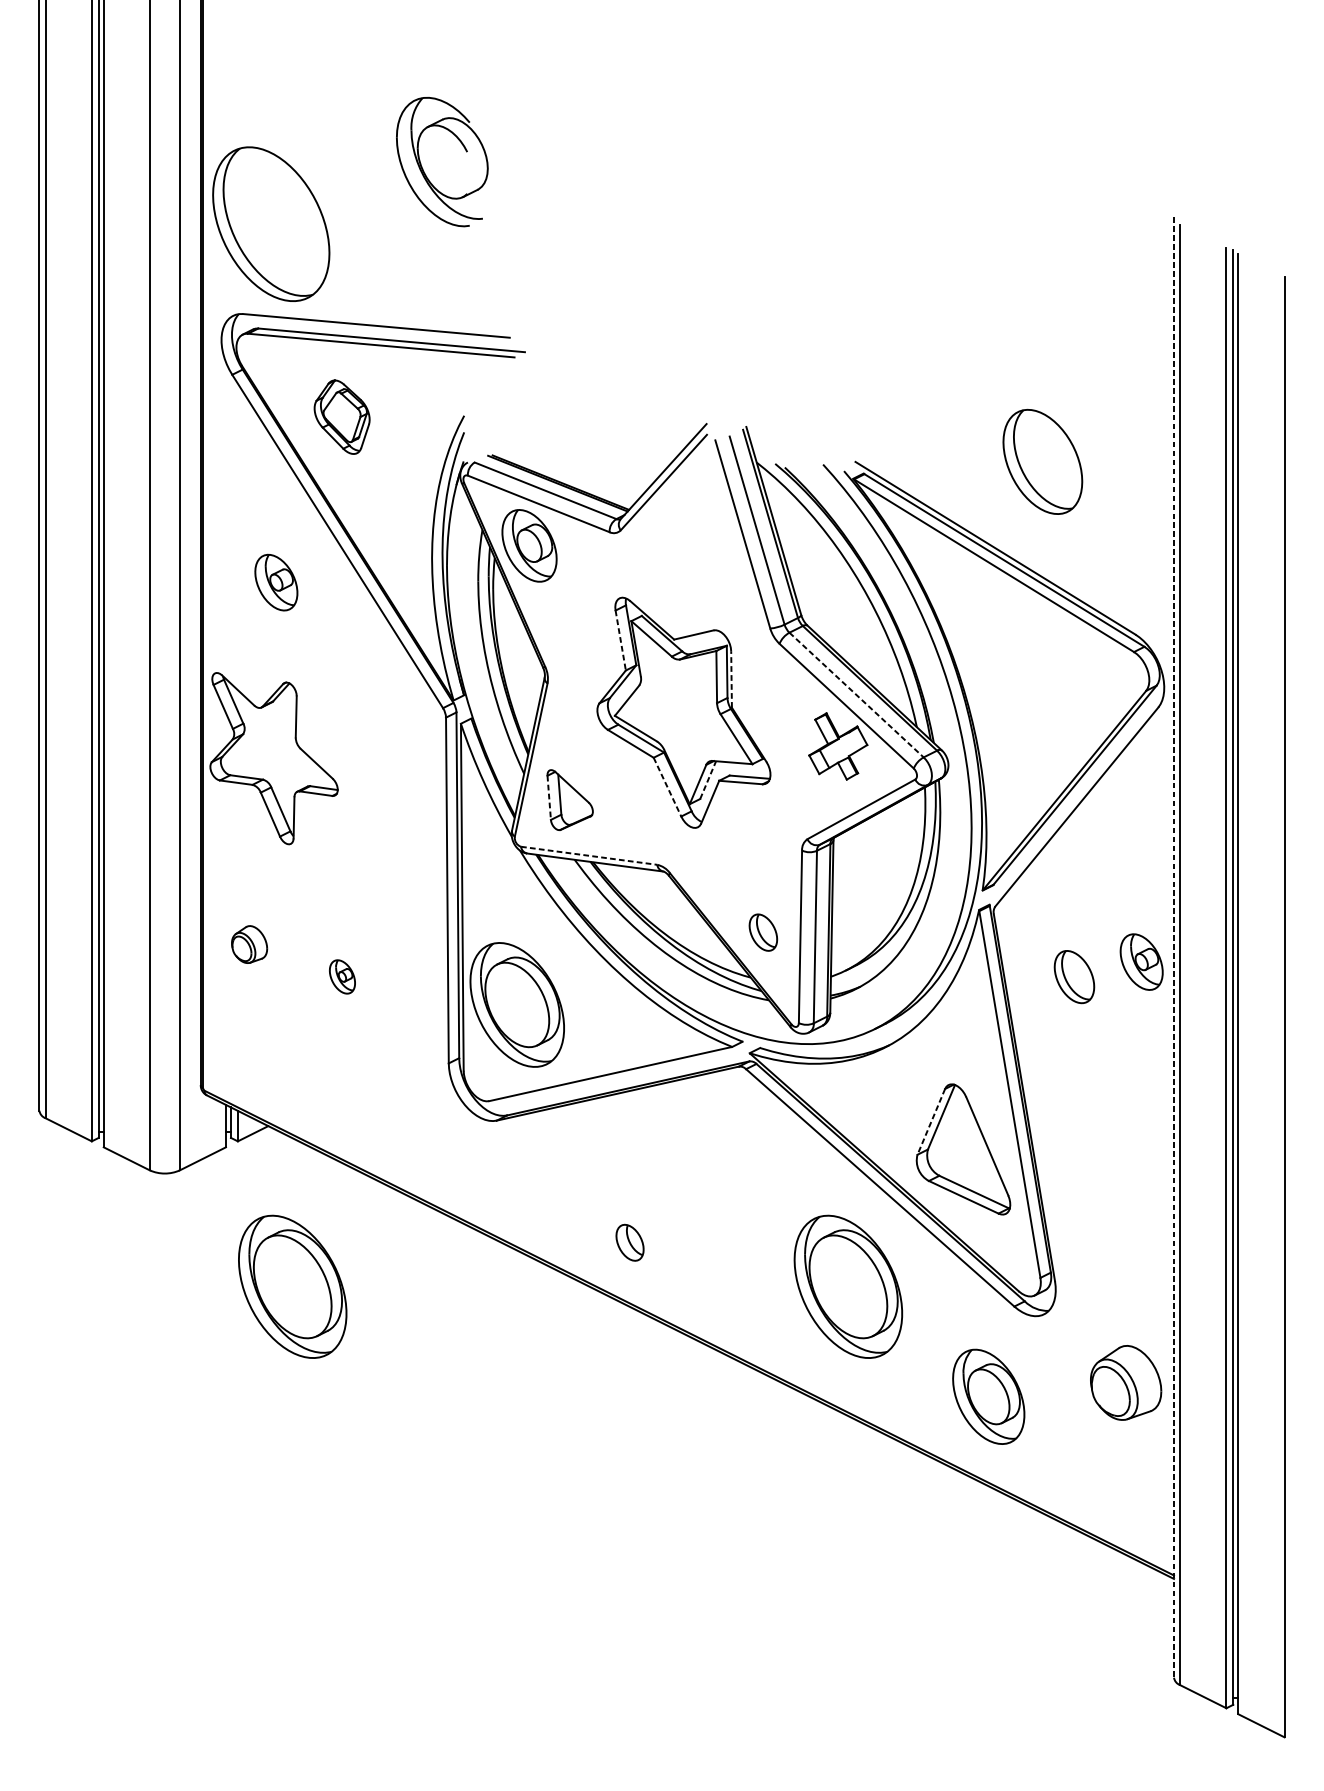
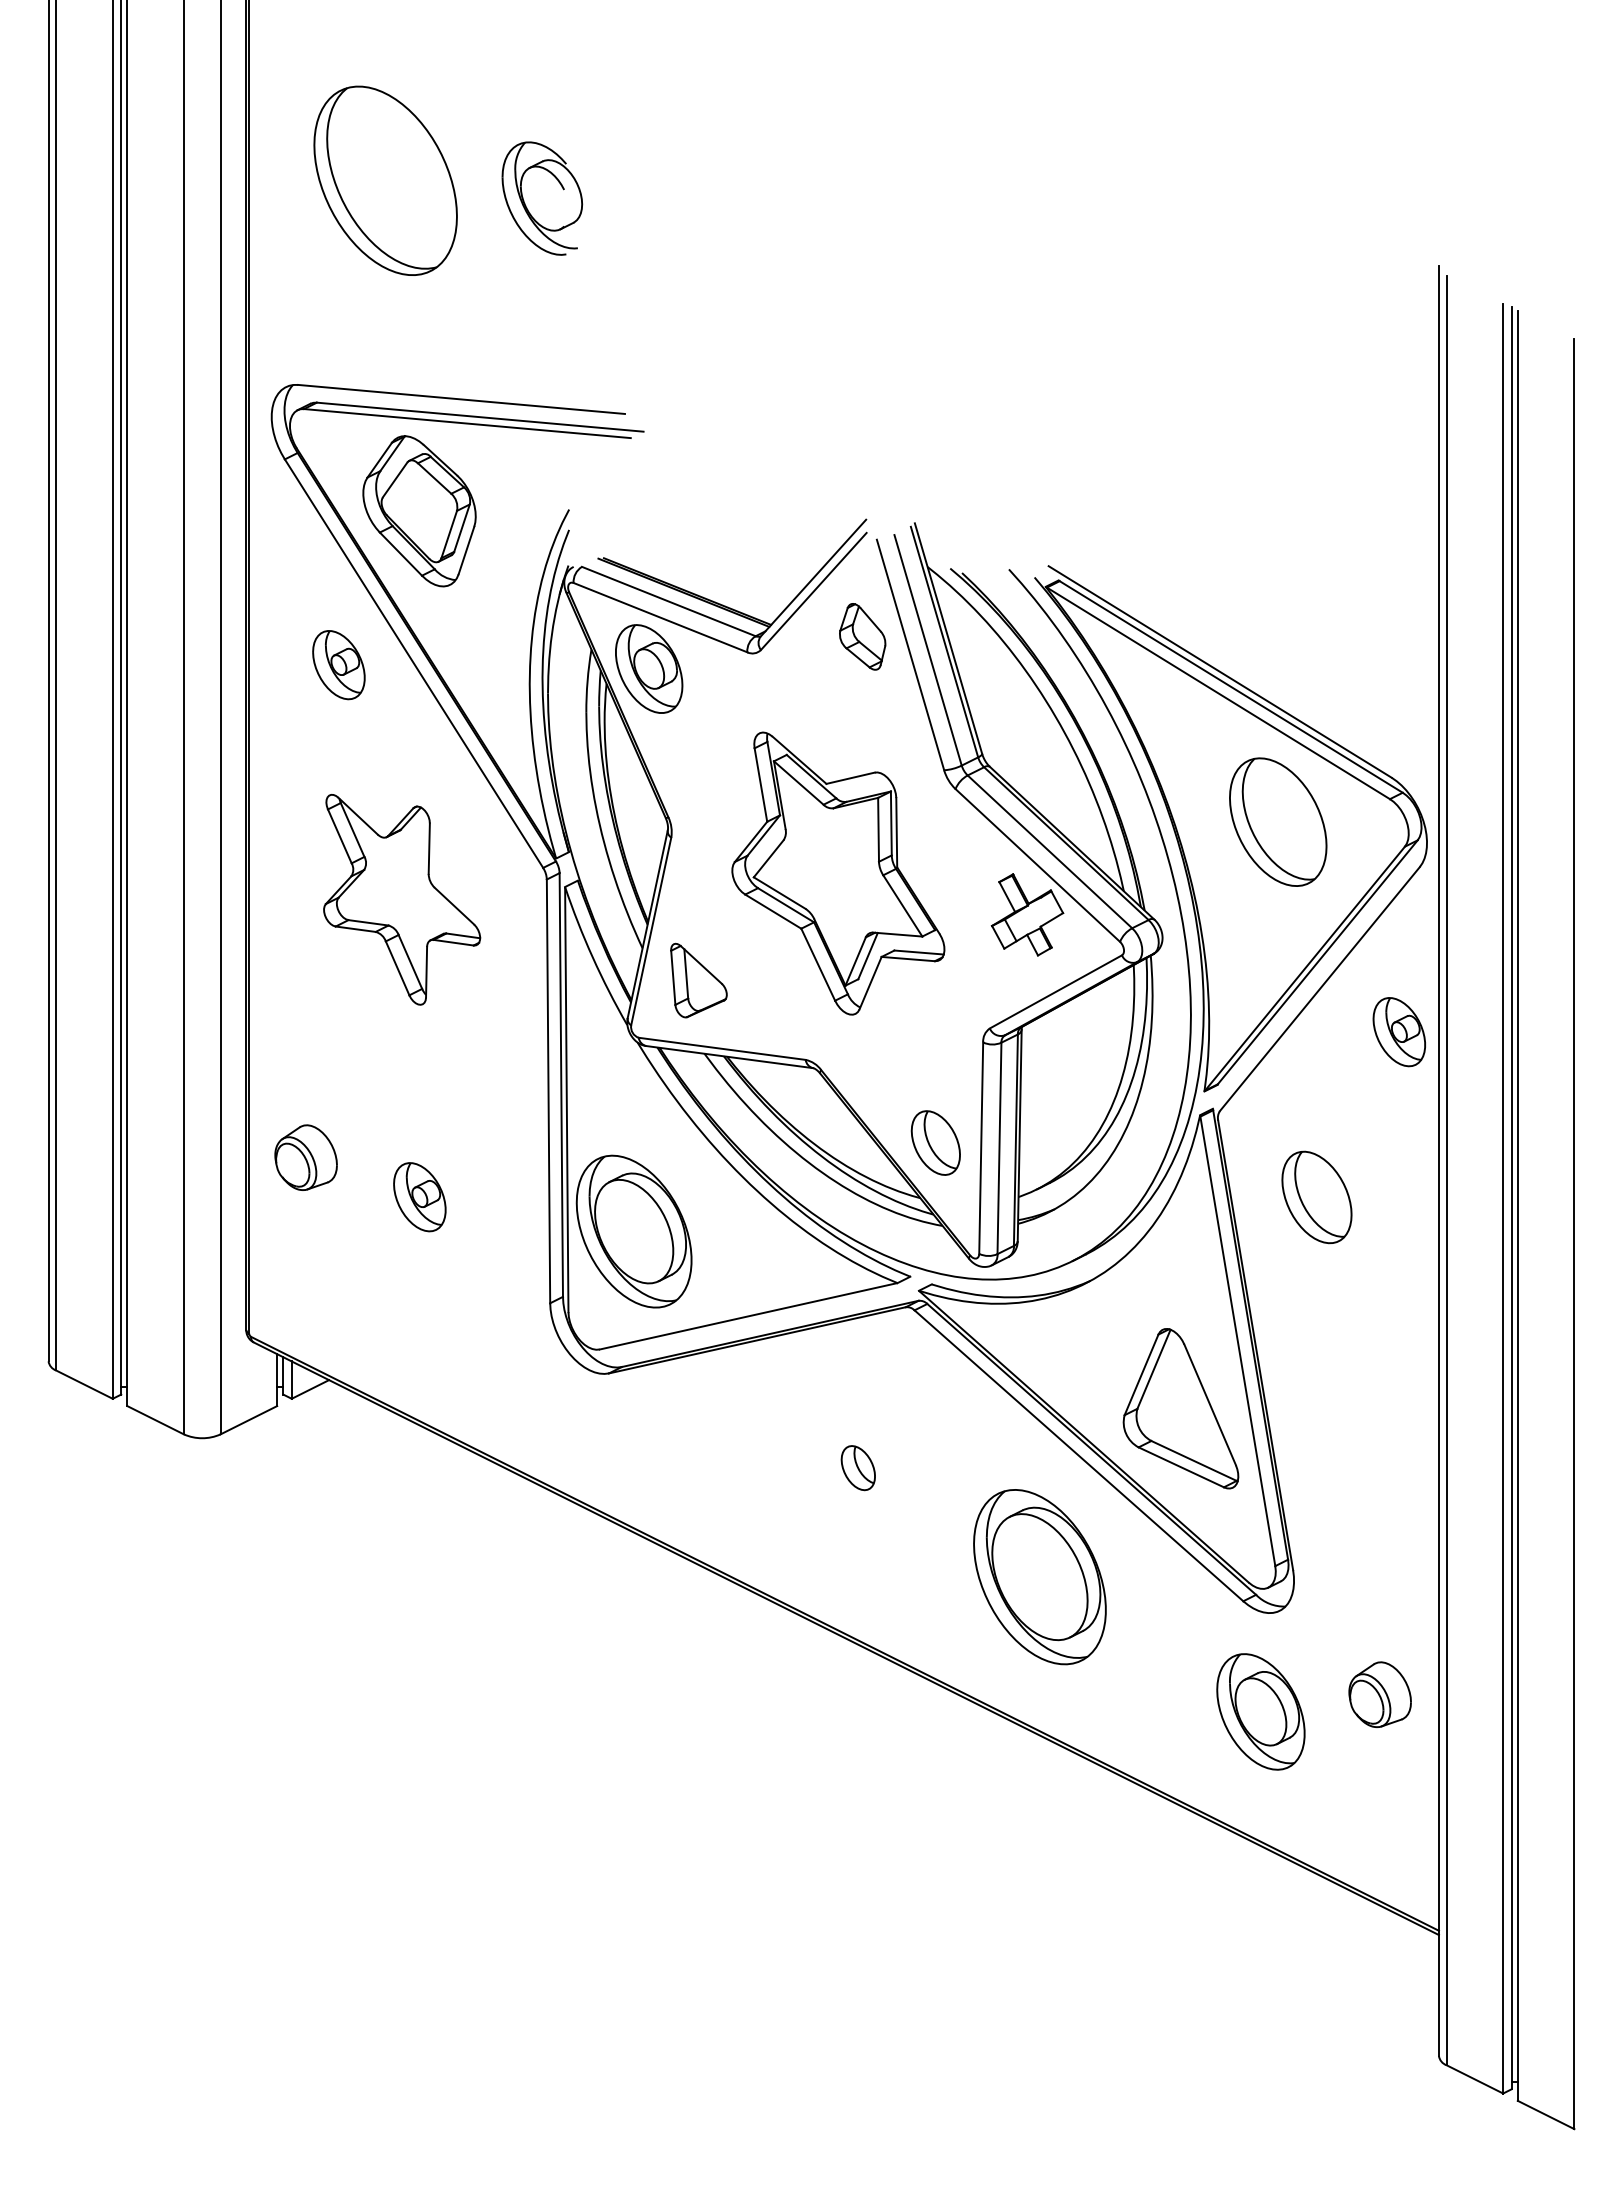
part: (442, 161) -> (542, 198), size x0.71
part: (271, 223) -> (385, 180), moved
part: (342, 417) -> (419, 511), size x1.67
part: (1043, 461) -> (1278, 821), moved
part: (703, 519) -> (862, 636), added
part: (276, 582) -> (338, 665), moved
line: (621, 640) -> (761, 785), dashed -> solid
line: (731, 679) -> (896, 832), dashed -> solid
line: (857, 695) -> (1050, 852), dashed -> solid
part: (274, 758) -> (402, 899), moved
line: (708, 779) -> (868, 955), dashed -> solid
line: (667, 786) -> (818, 964), dashed -> solid
line: (549, 798) -> (673, 978), dashed -> solid
line: (589, 855) -> (722, 1048), dashed -> solid
part: (763, 932) -> (935, 1142), size x1.43
part: (249, 944) -> (305, 1157), size x1.43
line: (1173, 947) -> (1438, 1161), dashed -> solid
part: (1140, 962) -> (1398, 1032), moved
part: (342, 977) -> (419, 1197), size x1.67
part: (1074, 977) -> (1316, 1197), size x1.43
line: (931, 1121) -> (1141, 1374), dashed -> solid
part: (629, 1243) -> (857, 1468), moved
part: (292, 1287) -> (358, 1577), removed
part: (1125, 1382) -> (1379, 1694), size x0.71
part: (988, 1396) -> (1260, 1711), moved

